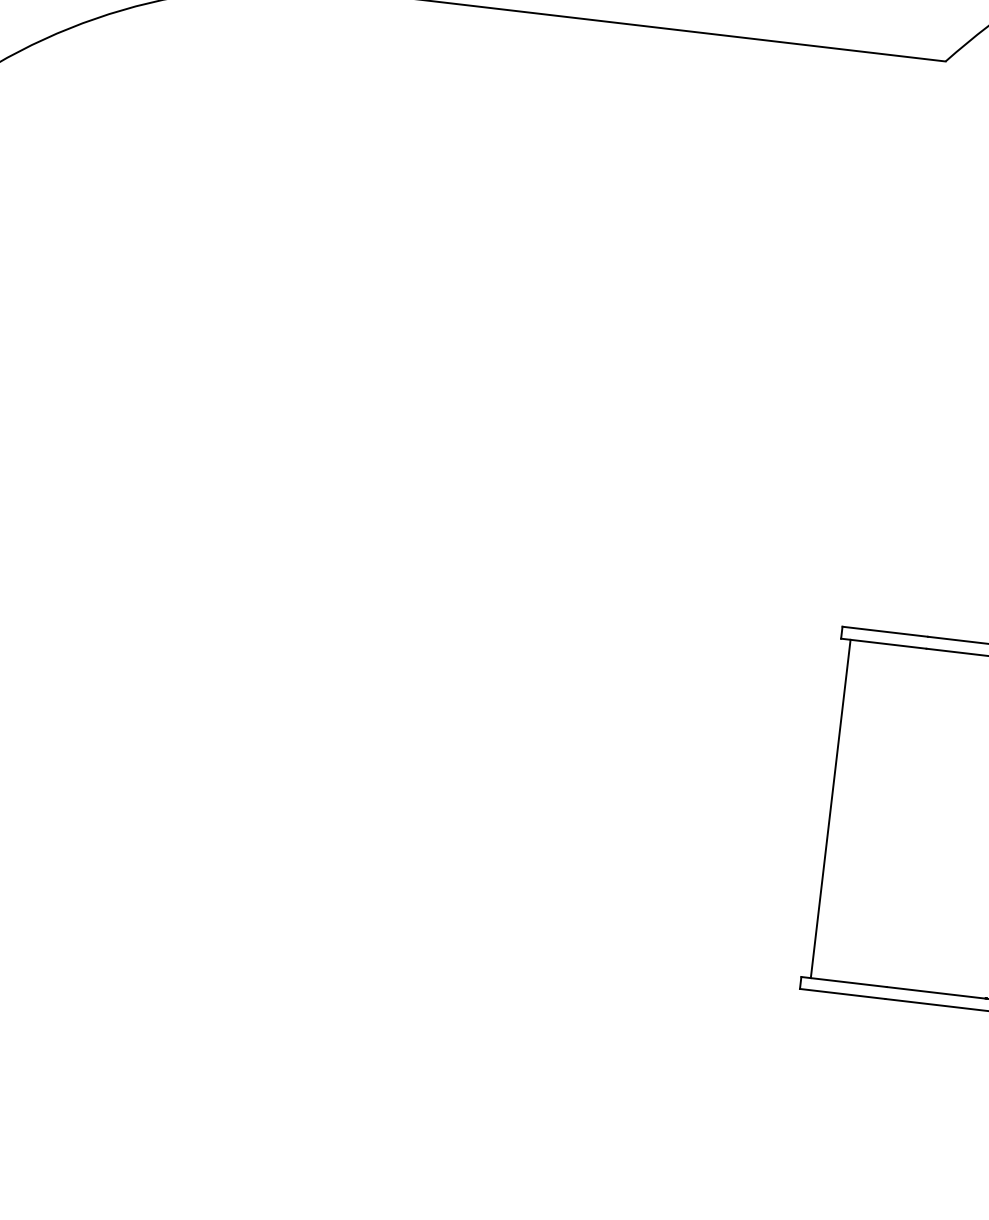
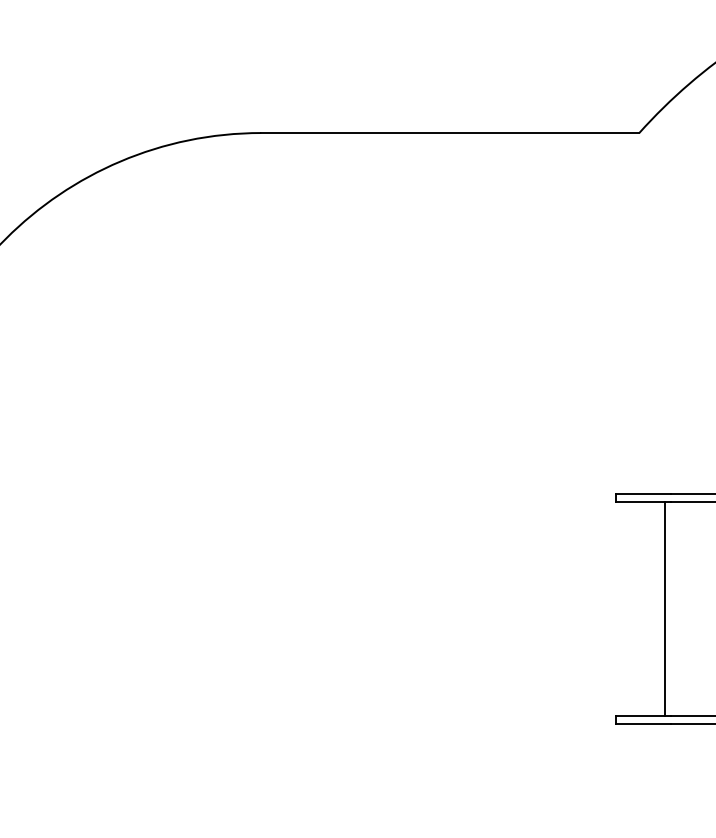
line: (831, 808) -> (665, 608), moved

